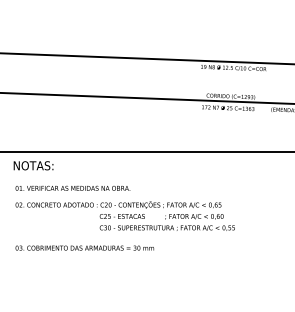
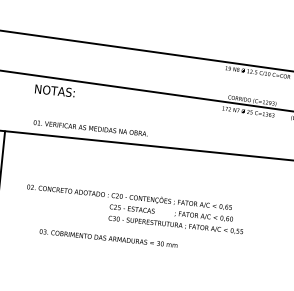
text: (33, 165) -> (54, 90), moved
text: (72, 187) -> (90, 127), moved
text: (84, 247) -> (108, 237), moved

